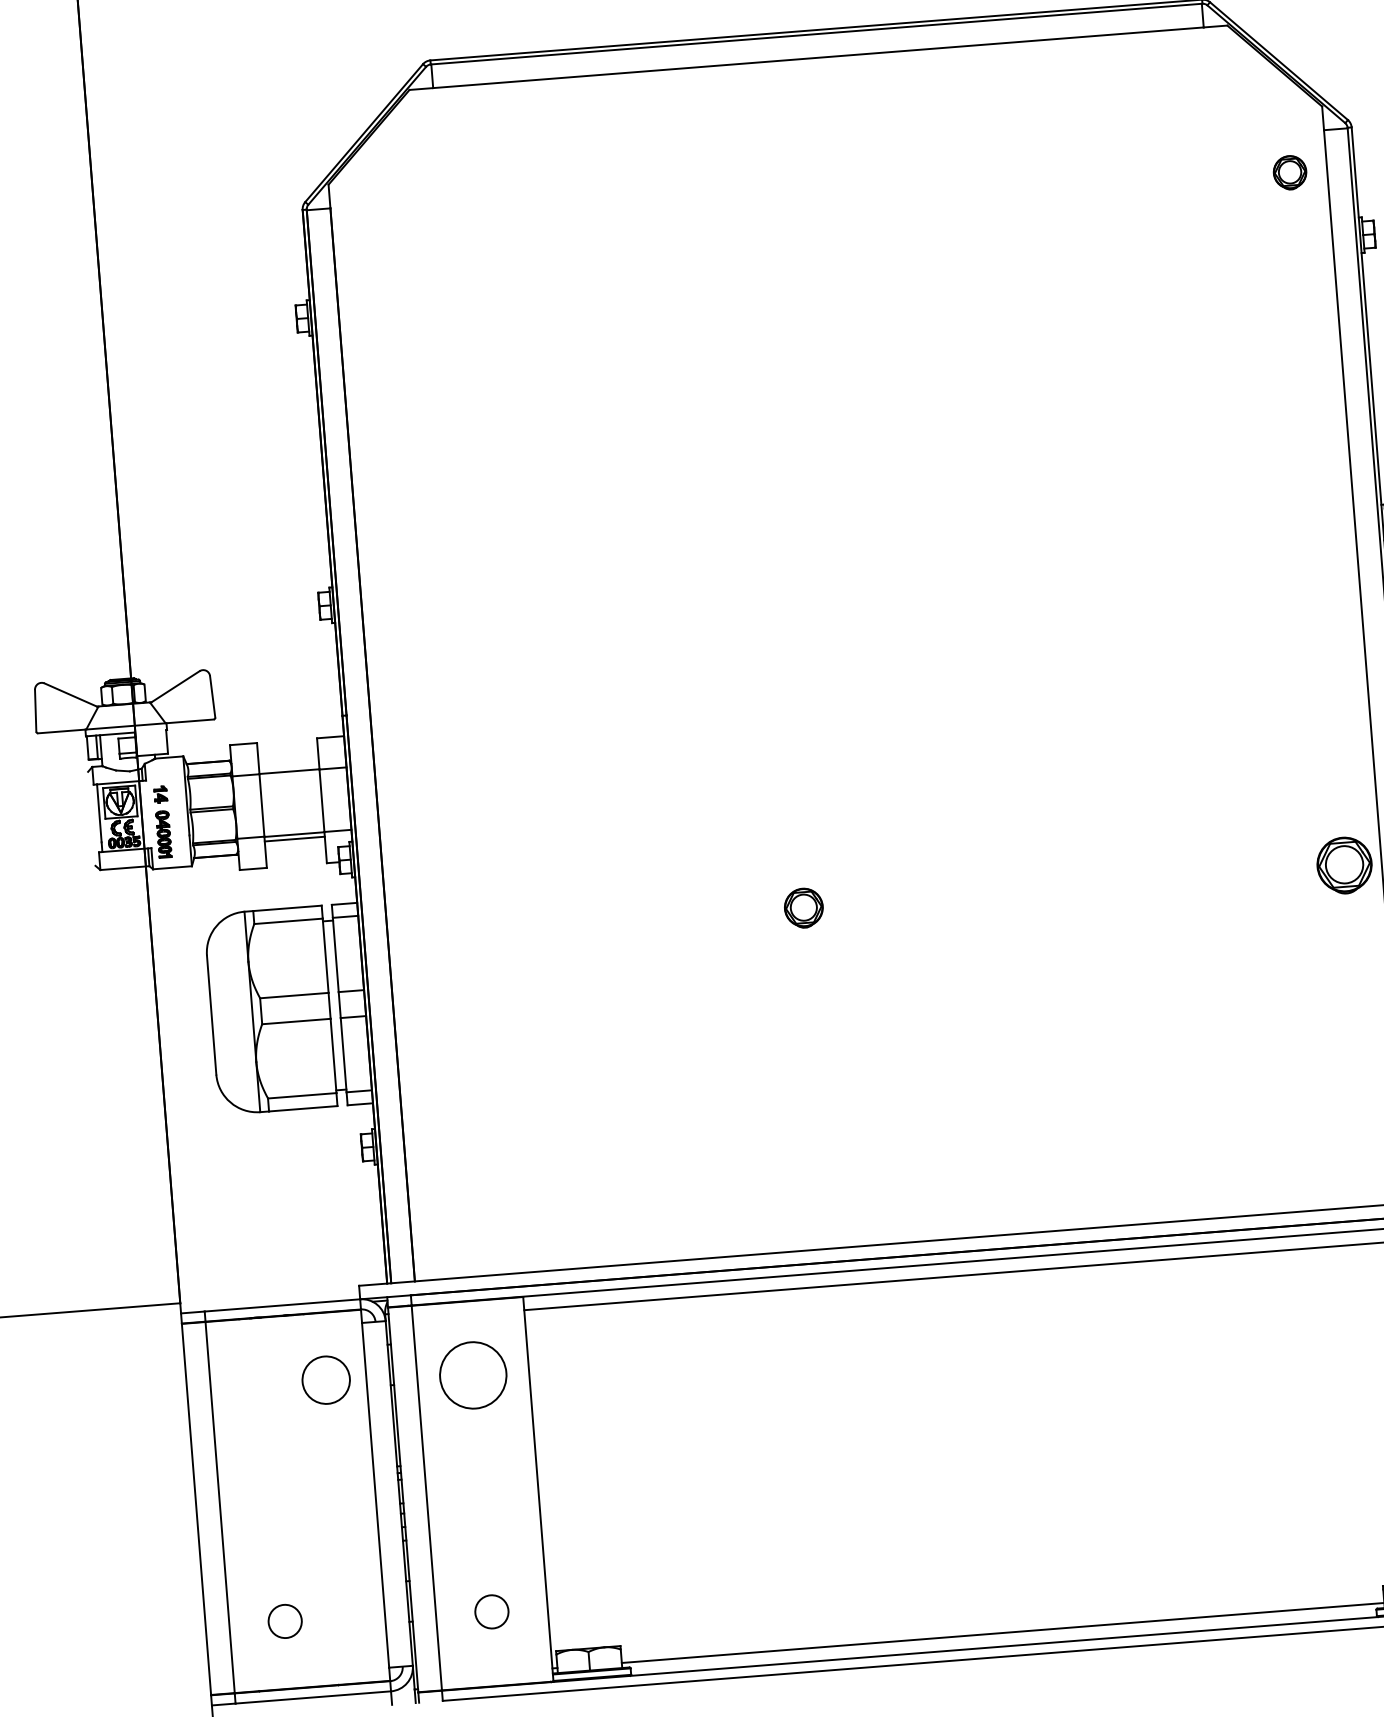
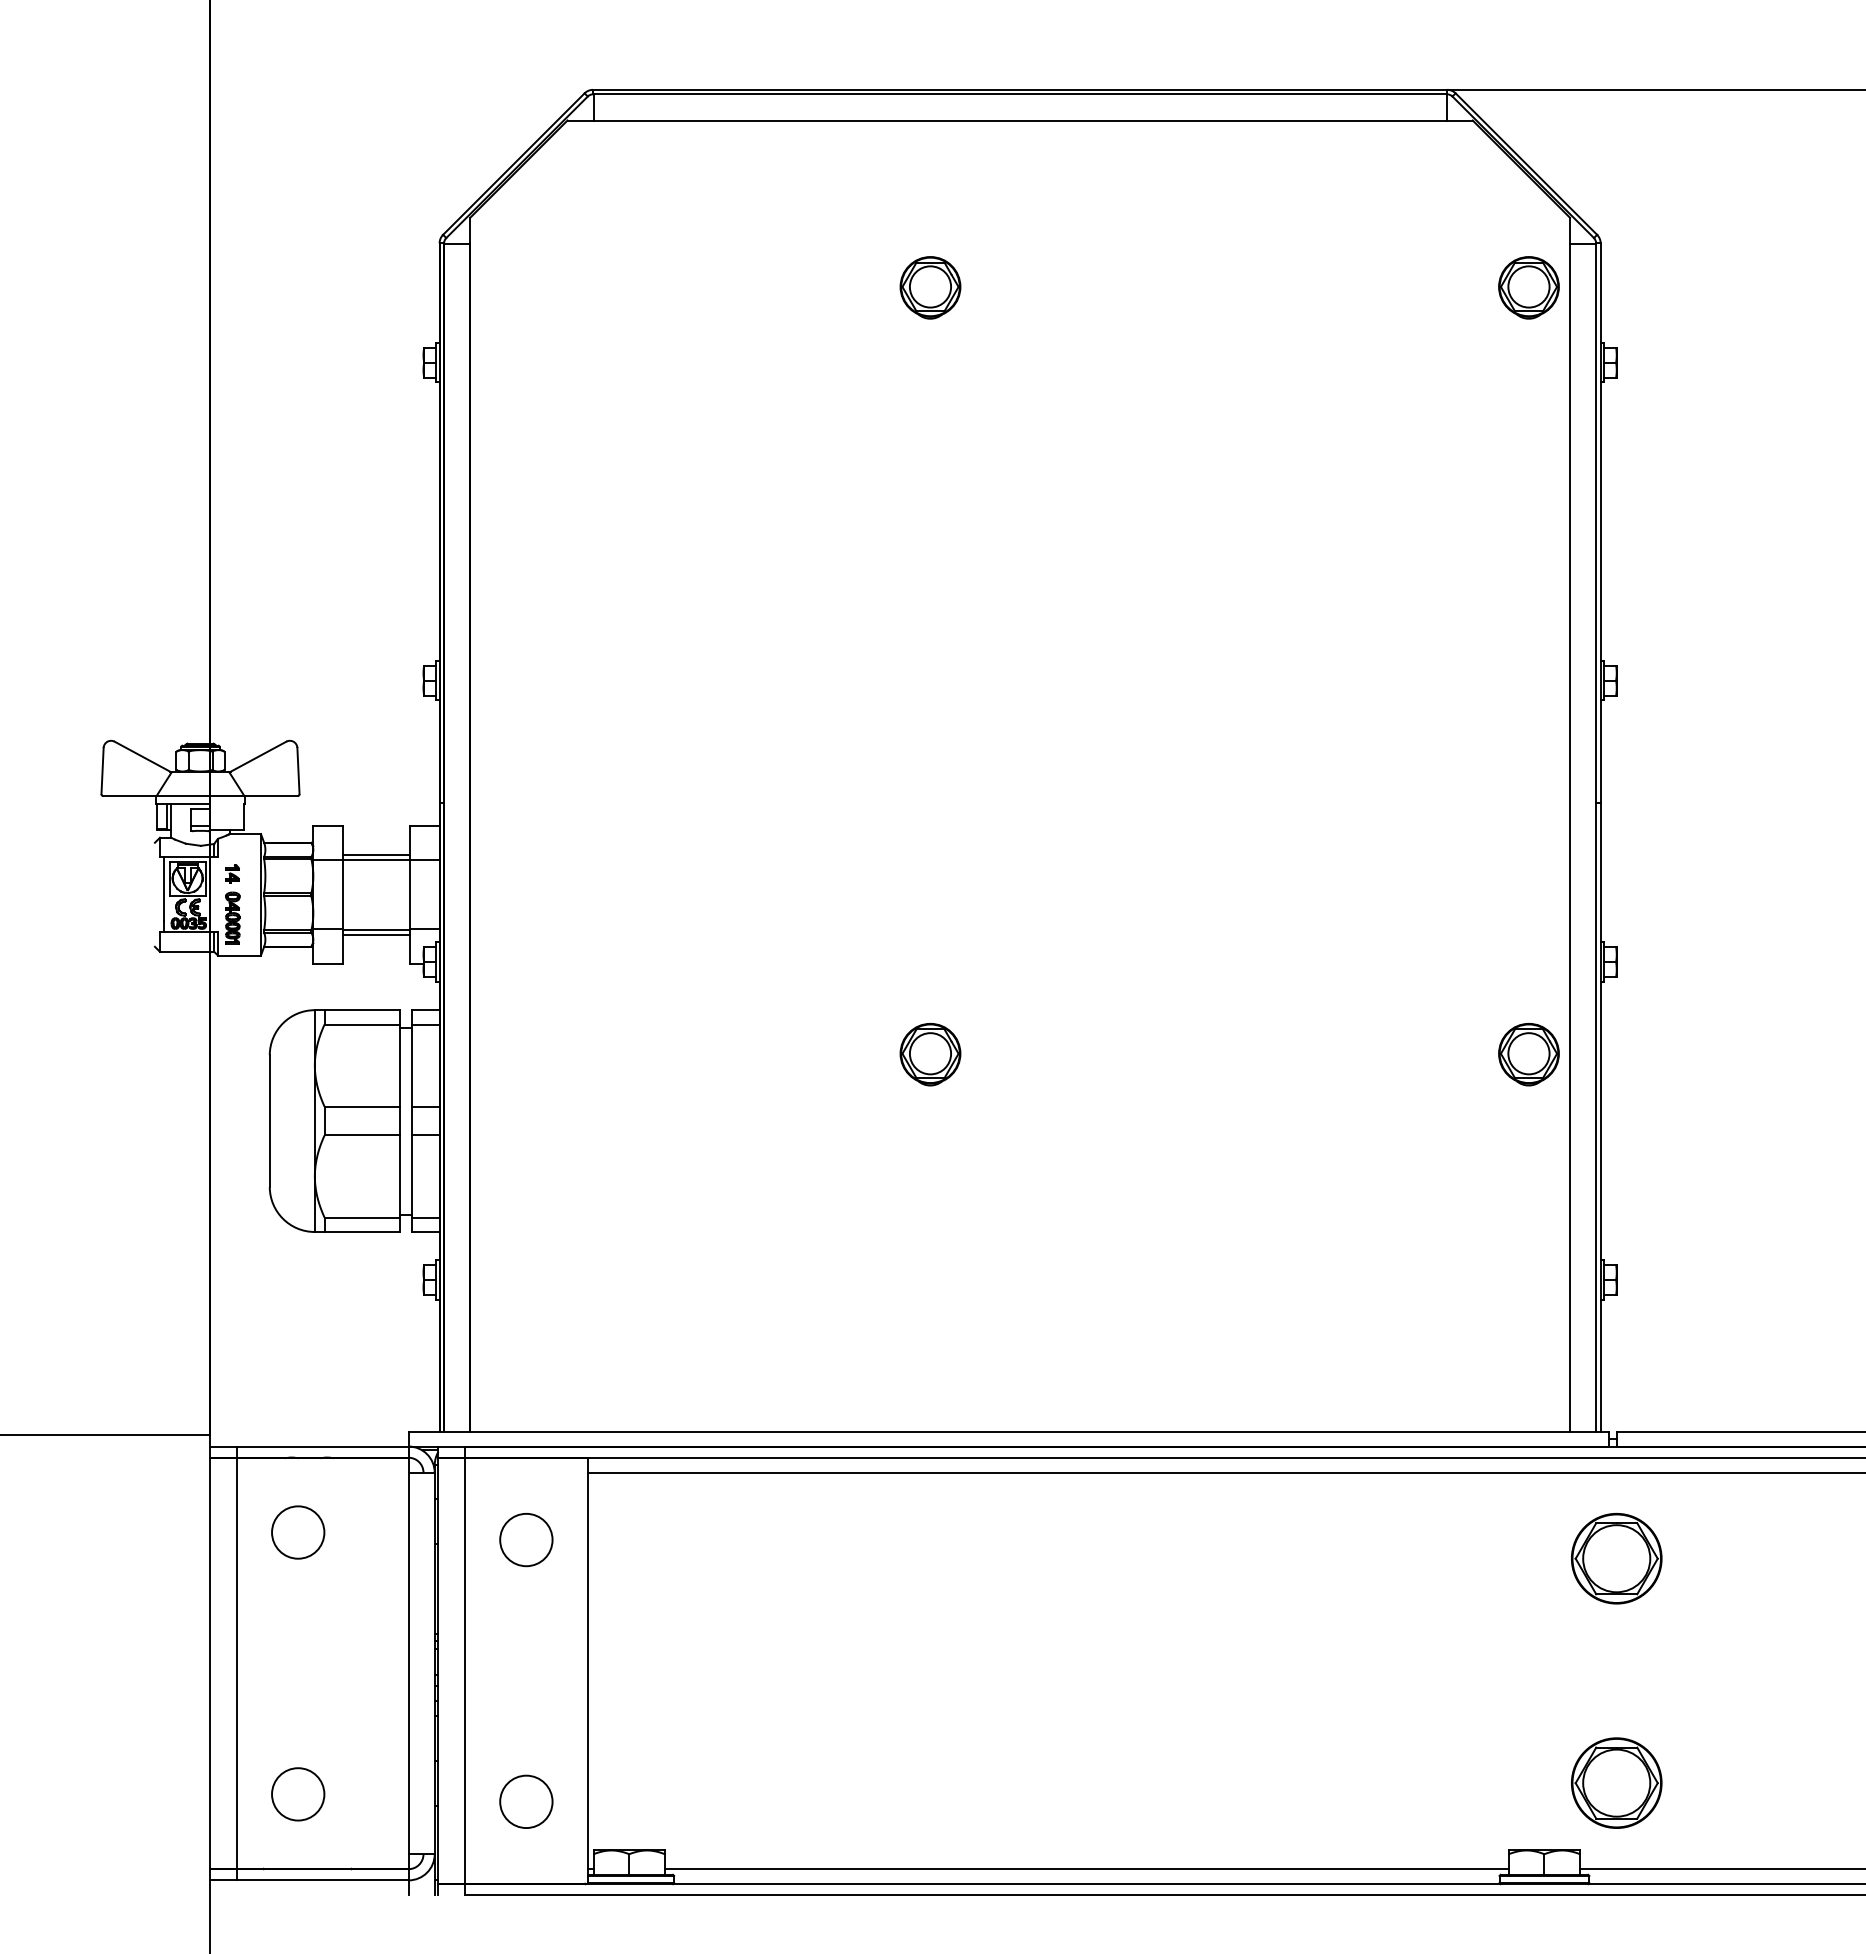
part: (1289, 172) -> (1528, 287), size x1.67
part: (749, 215) -> (930, 287), added
line: (289, 766) -> (376, 854), added
part: (803, 908) -> (930, 1054), size x1.43
circle: (473, 1374) -> (526, 1539), size x0.71
circle: (326, 1380) -> (298, 1532), moved
circle: (491, 1611) -> (526, 1801), size x1.43
circle: (285, 1621) -> (298, 1794), size x1.43

